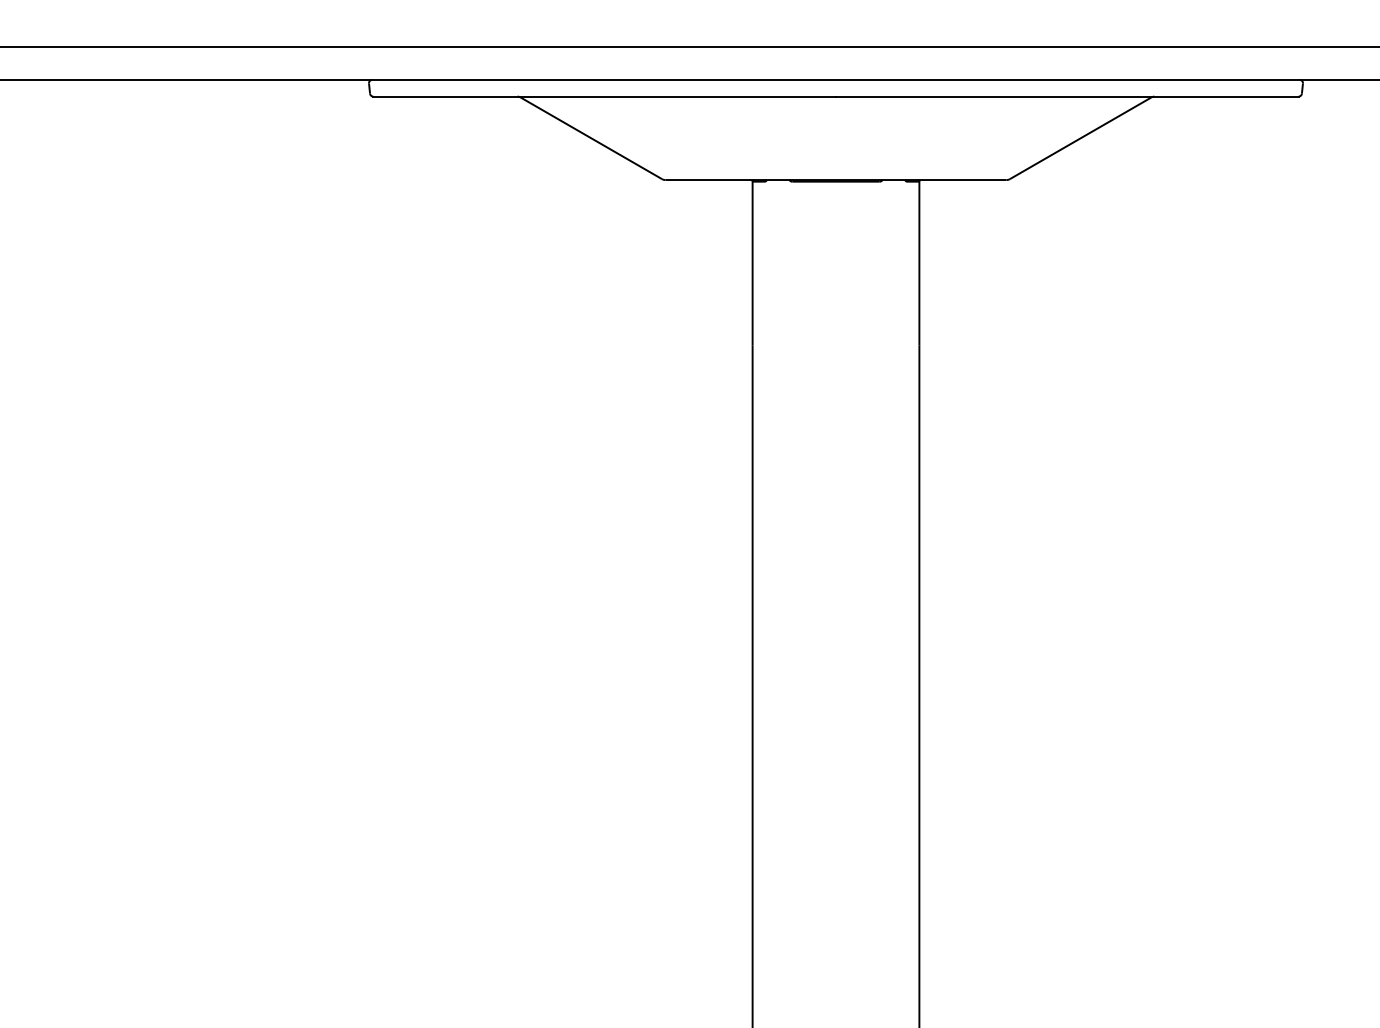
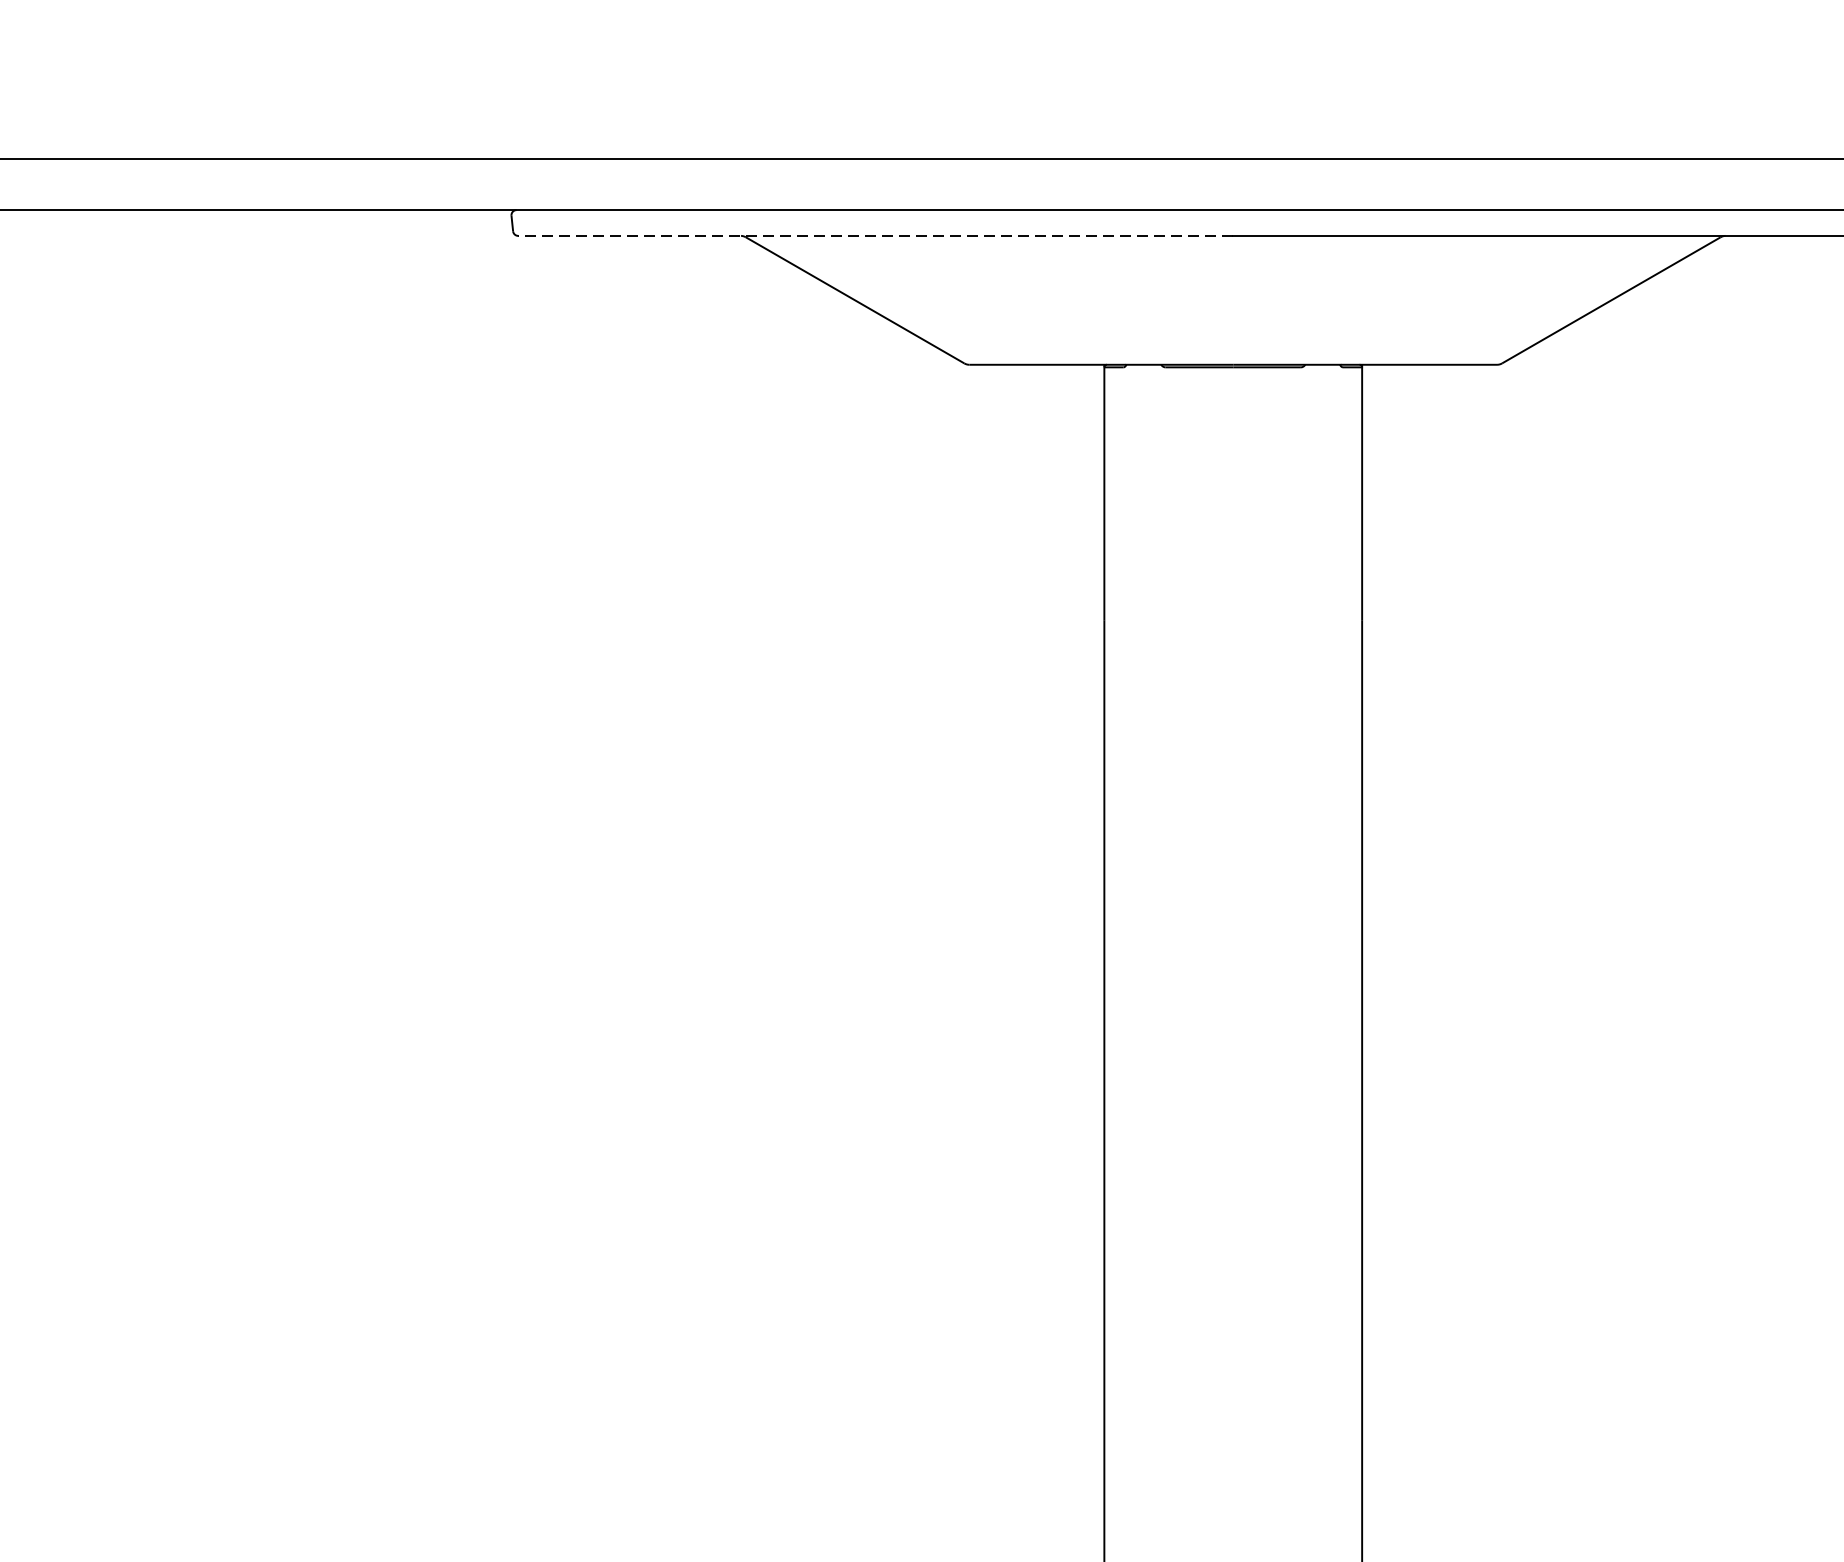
line: (604, 96) -> (875, 235), solid -> dashed

